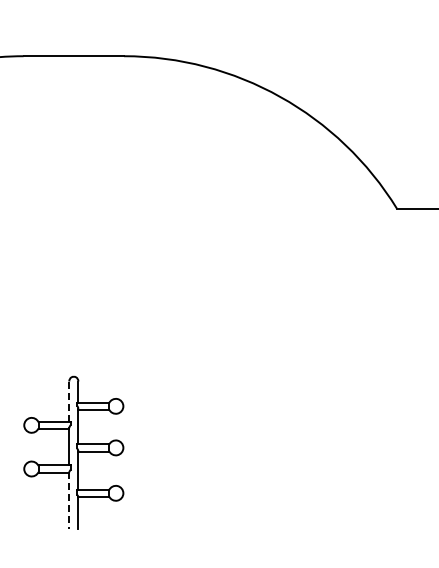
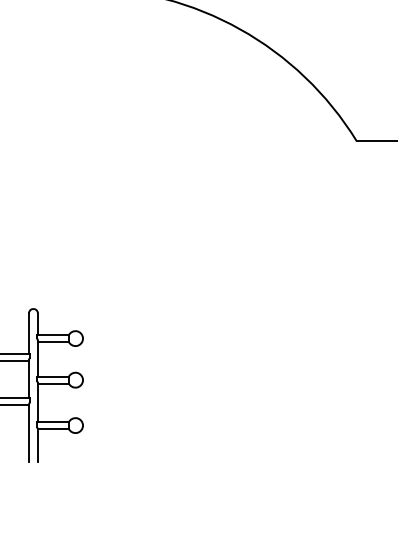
line: (69, 402) -> (29, 334), dashed -> solid
line: (69, 501) -> (29, 433), dashed -> solid

